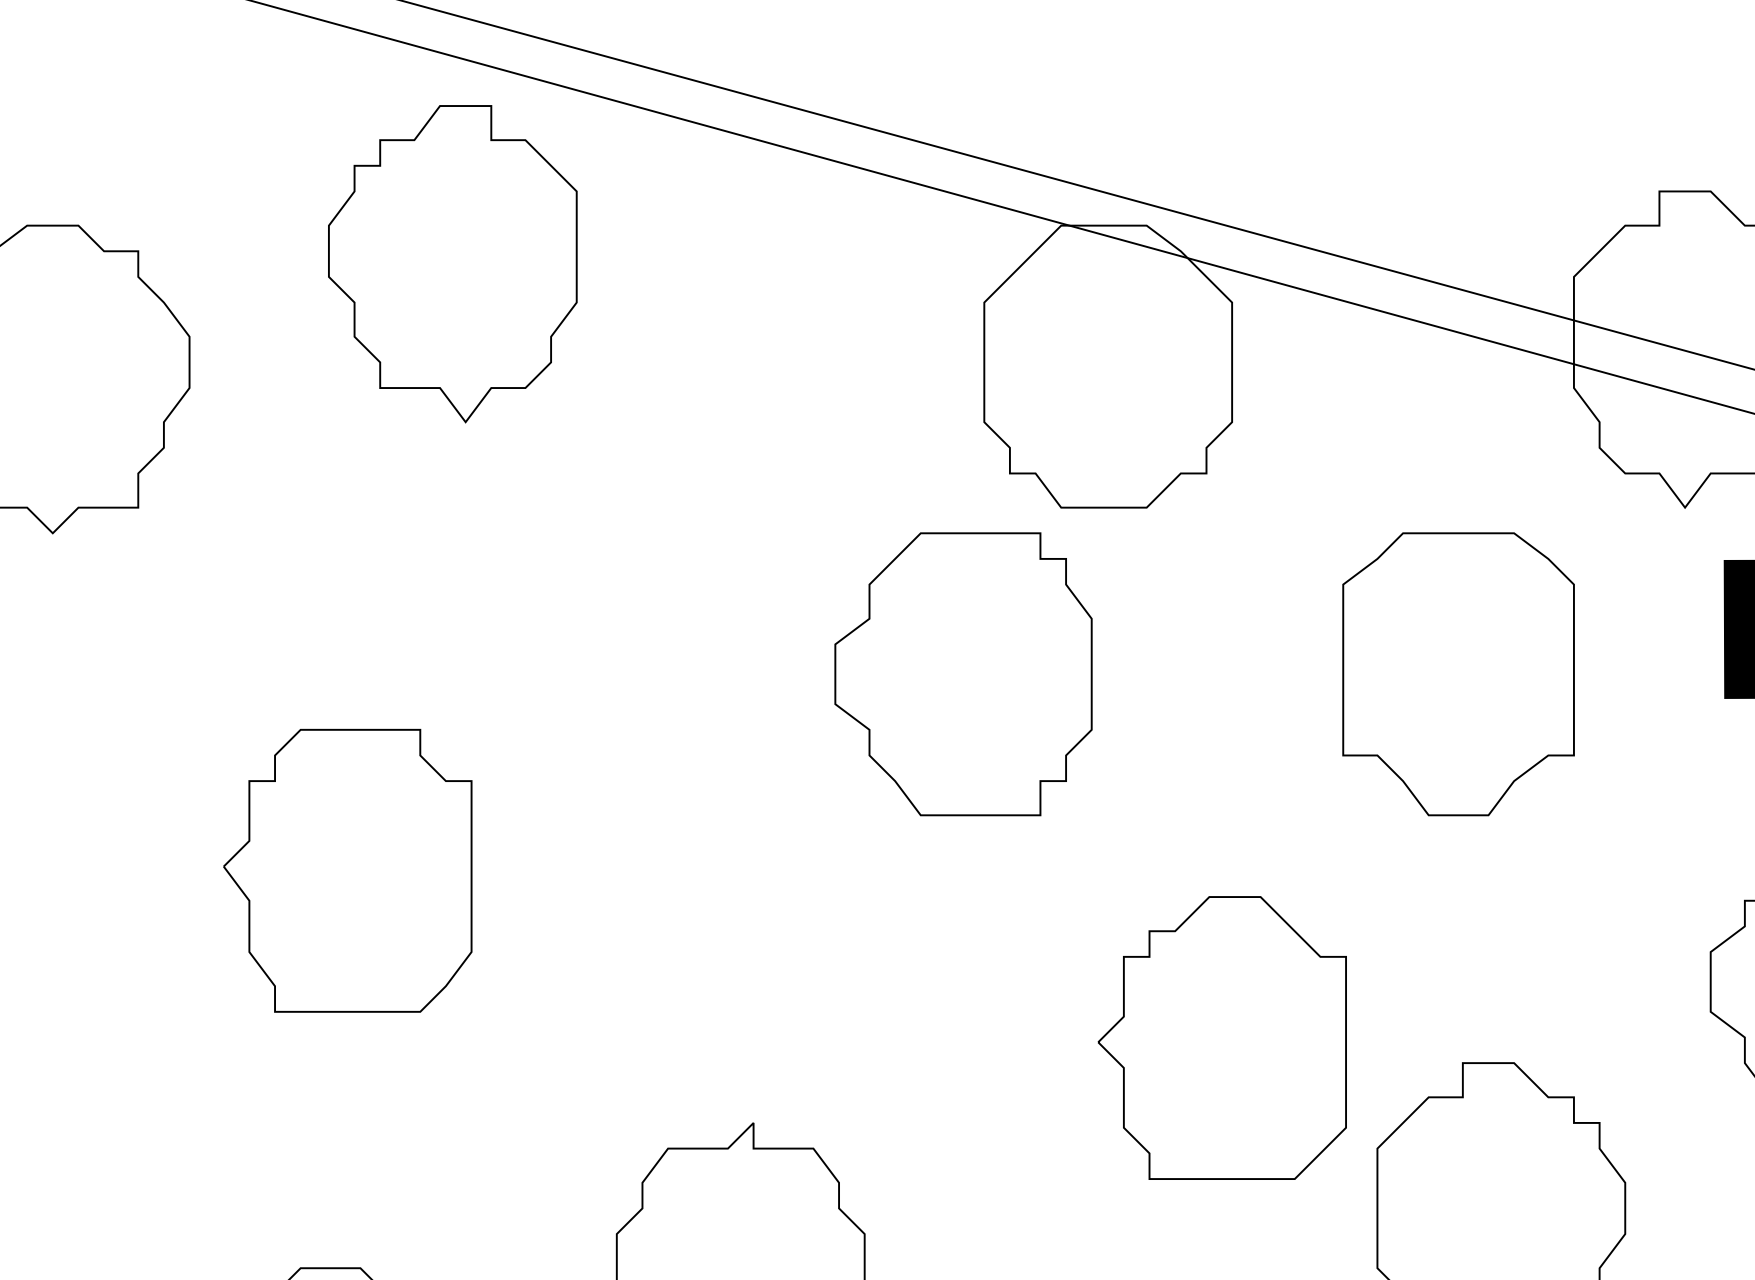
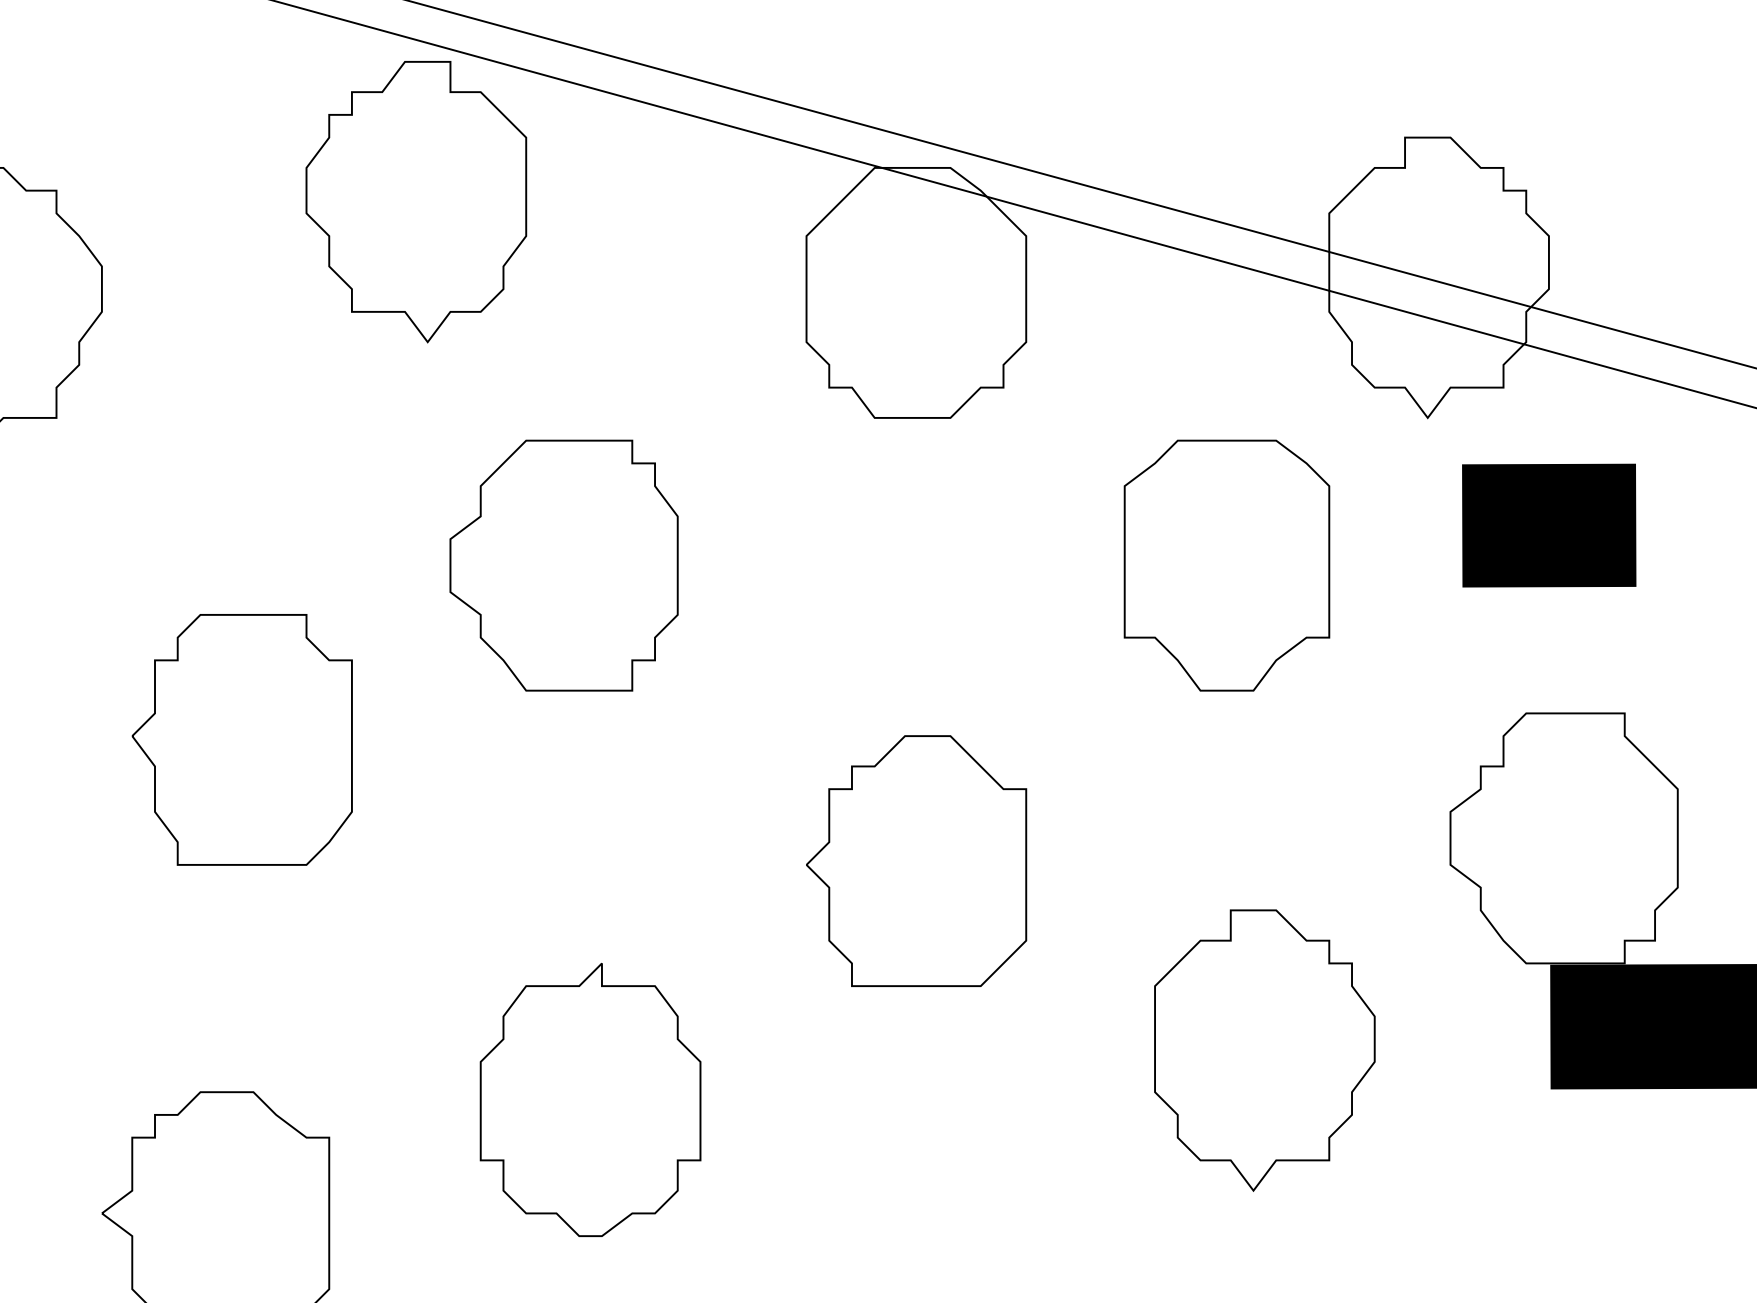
part: (452, 264) -> (416, 202), moved
part: (962, 674) -> (563, 565), moved
part: (1222, 1037) -> (916, 860), moved

